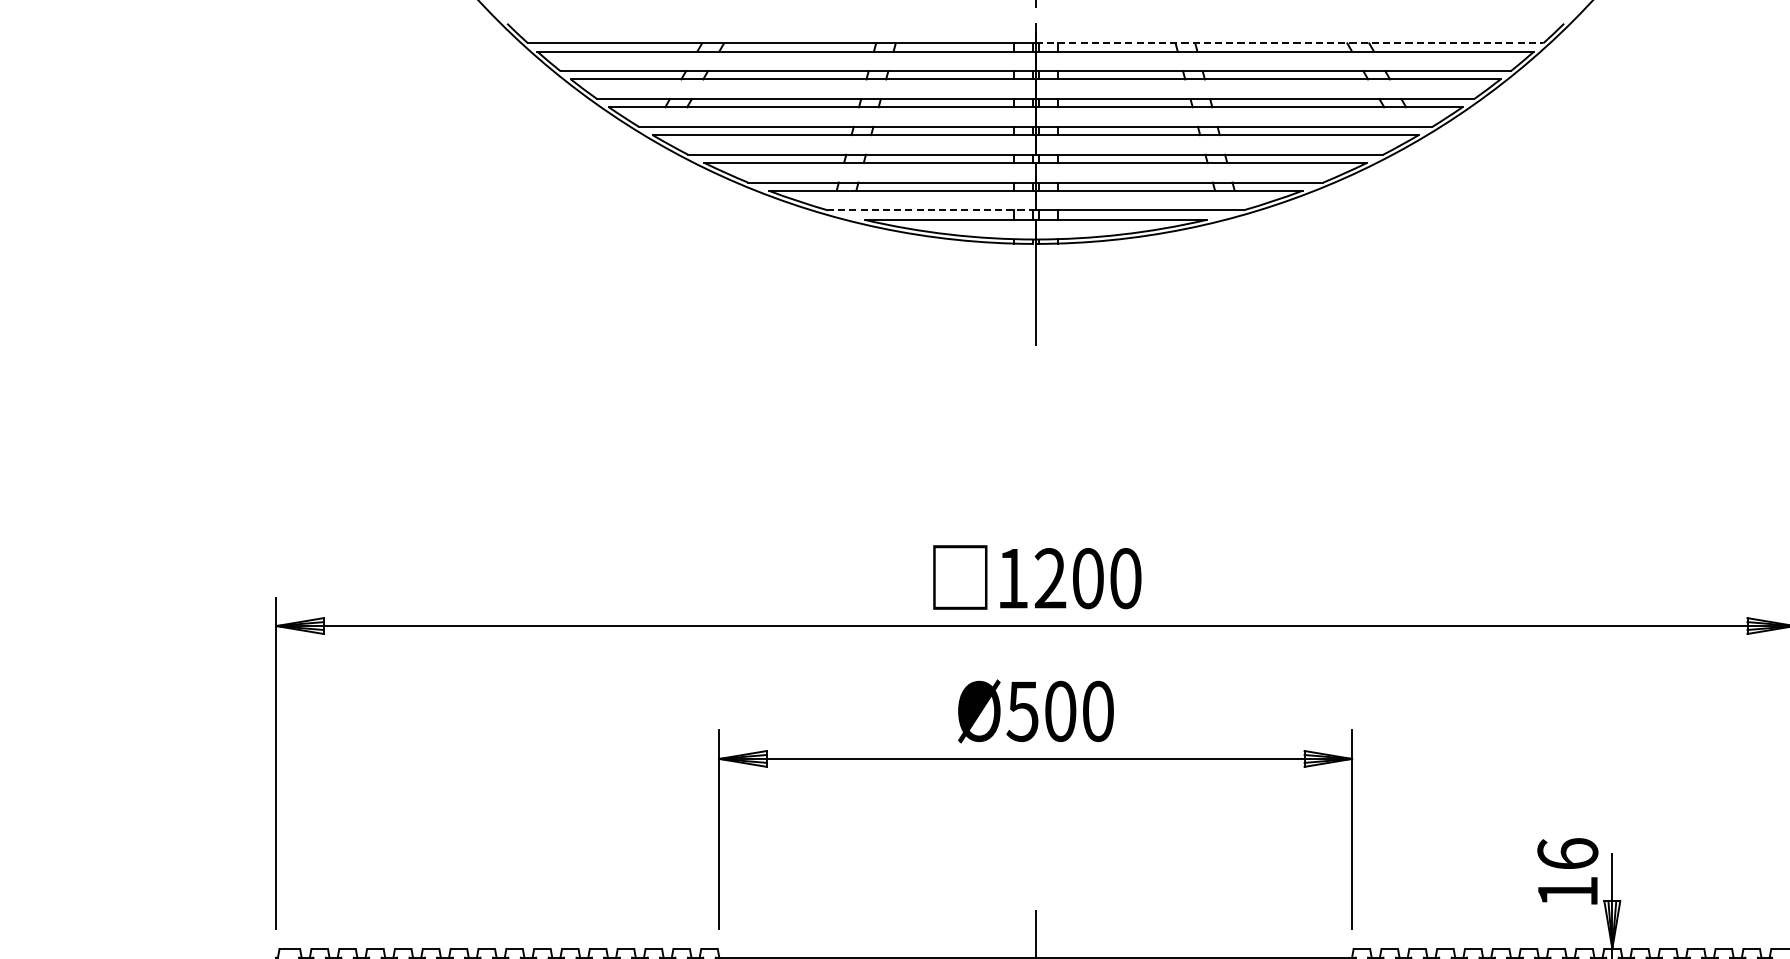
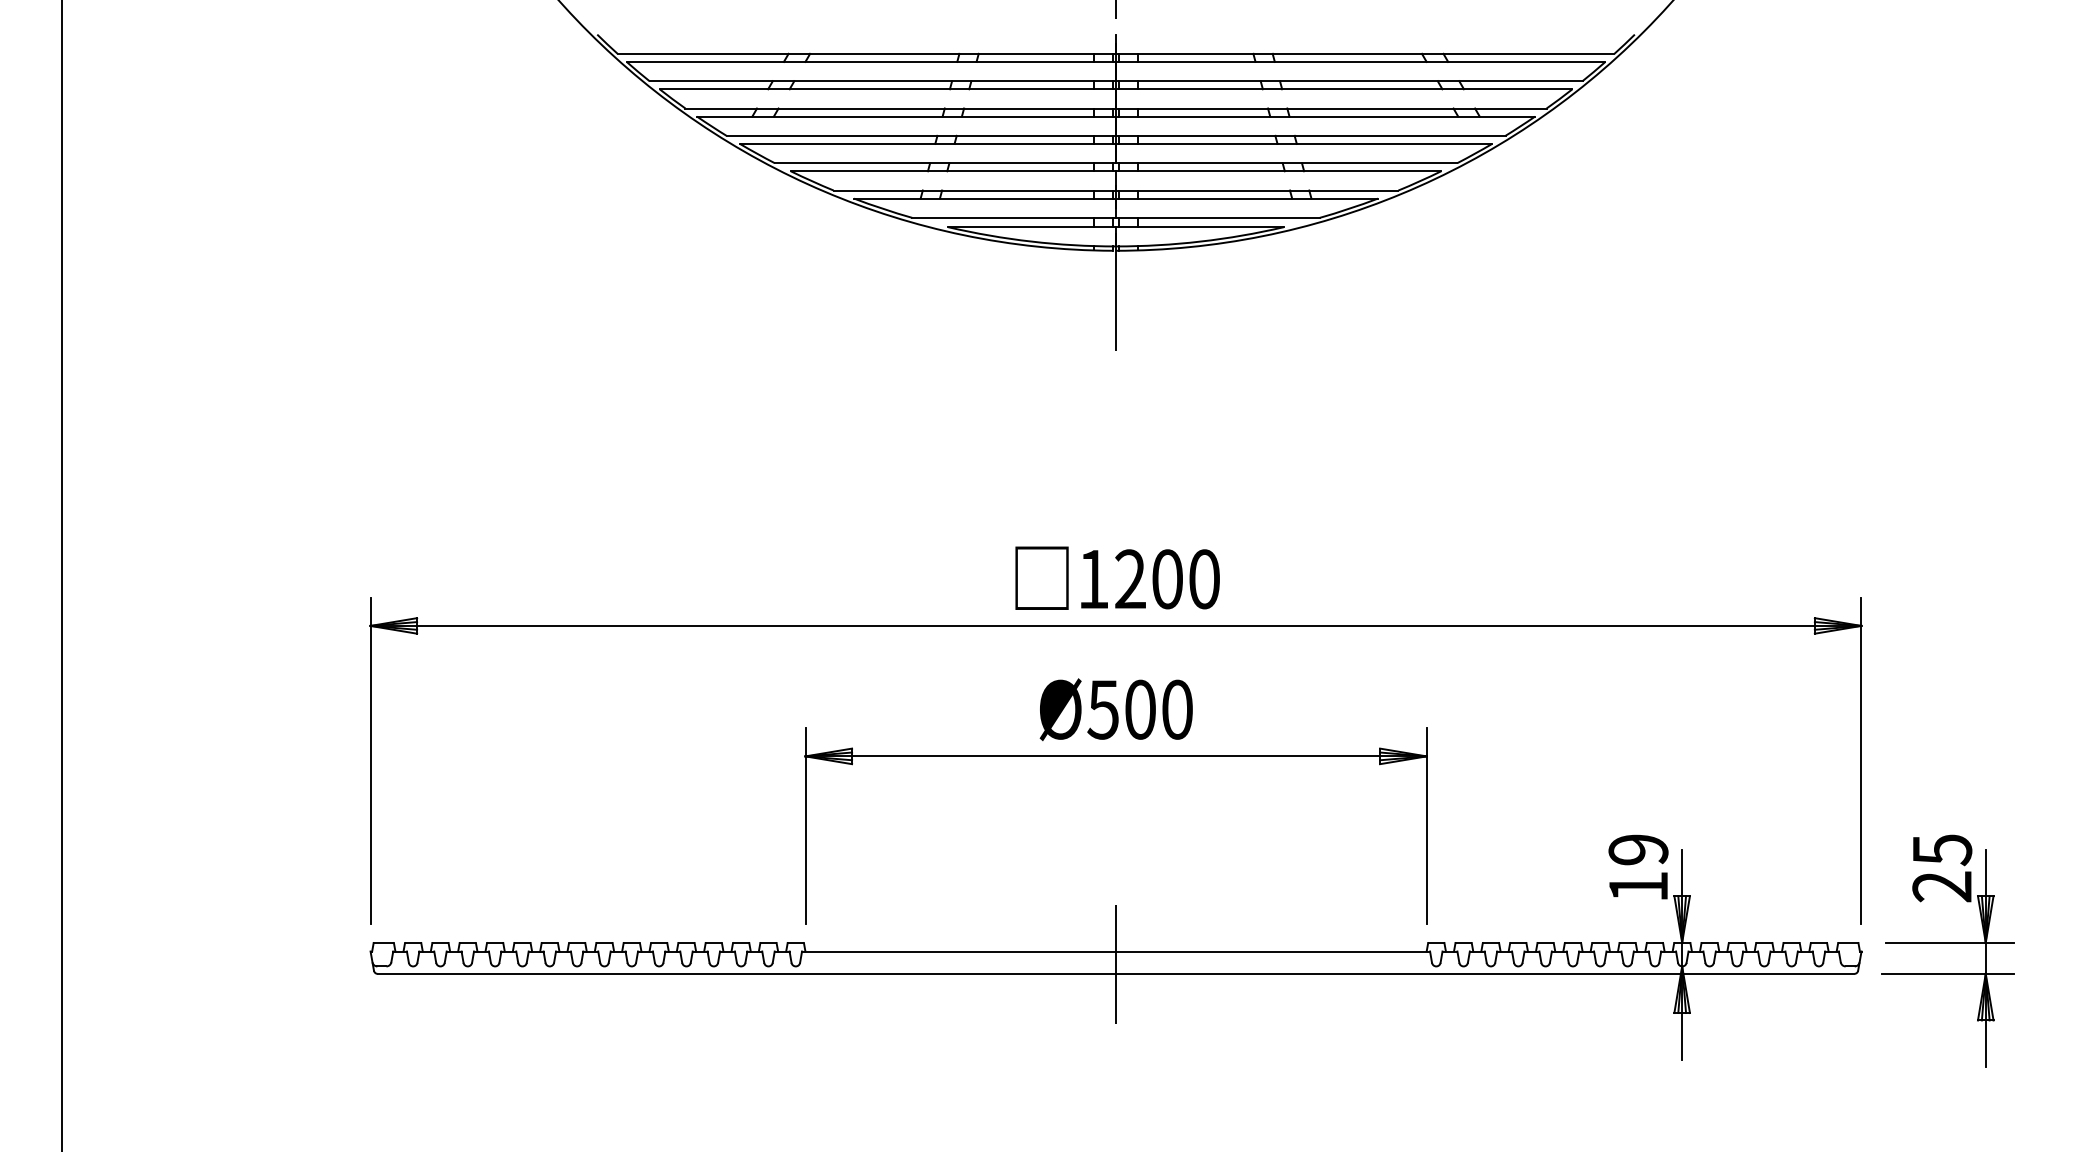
line: (1289, 42) -> (1365, 53), dashed -> solid
line: (932, 210) -> (1014, 217), dashed -> solid
text: (1567, 853) -> (1638, 849), 16 -> 19

